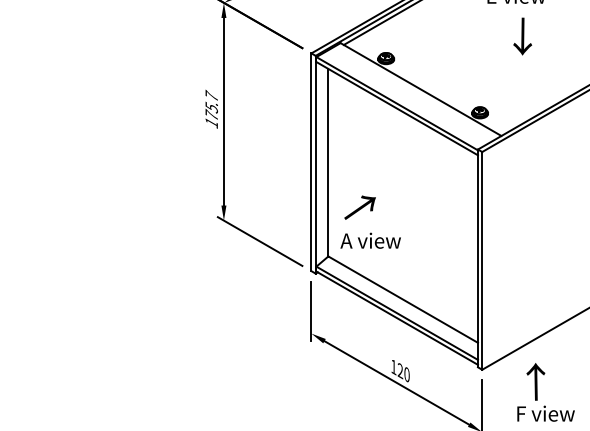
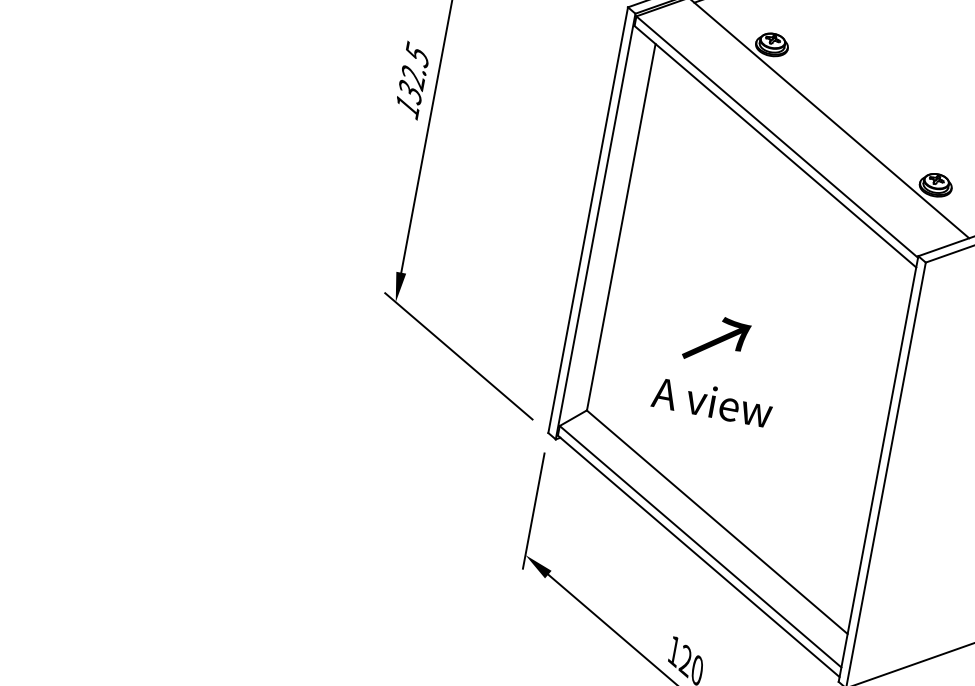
text: (211, 105) -> (413, 72), 175.7 -> 132.5
text: (359, 207) -> (715, 339), moved
text: (370, 240) -> (712, 401), moved

